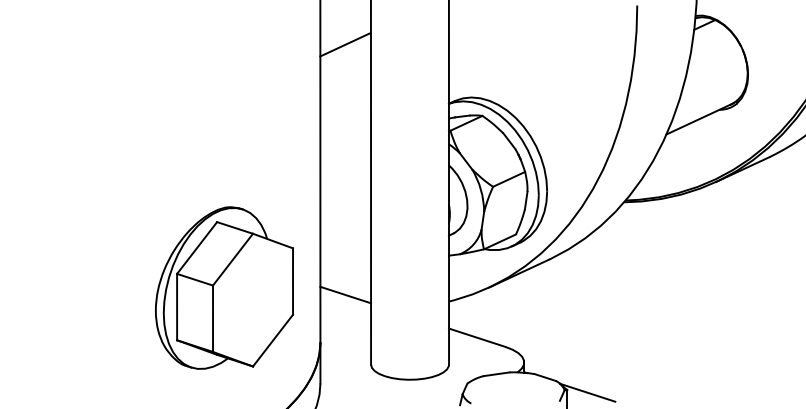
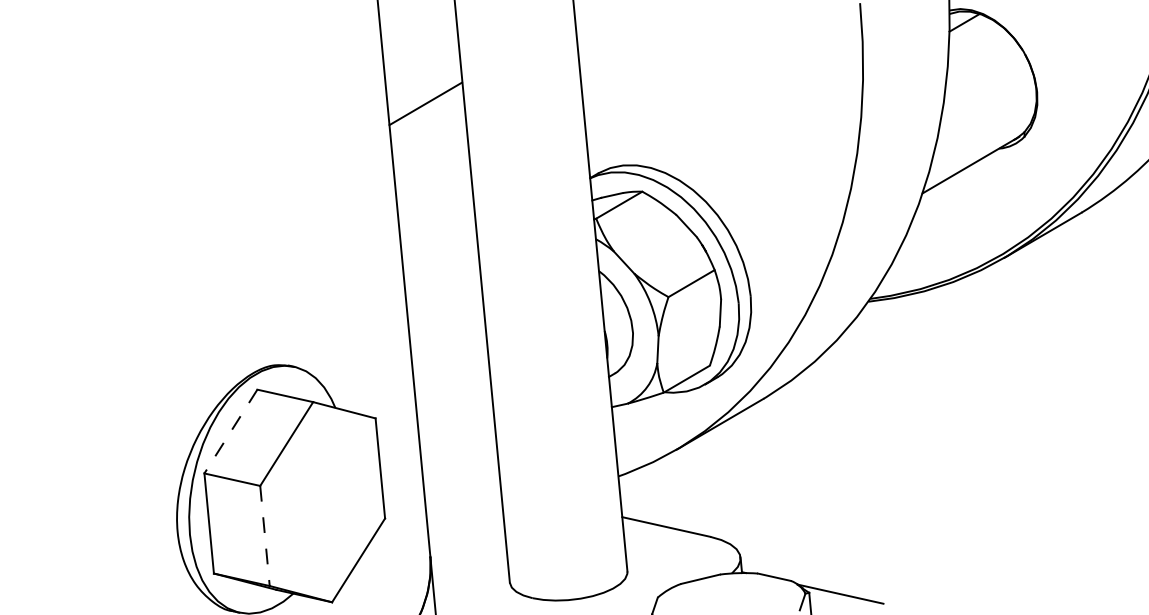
line: (197, 248) -> (231, 432), solid -> dashed
line: (345, 294) -> (461, 480), removed
line: (213, 319) -> (265, 537), solid -> dashed

